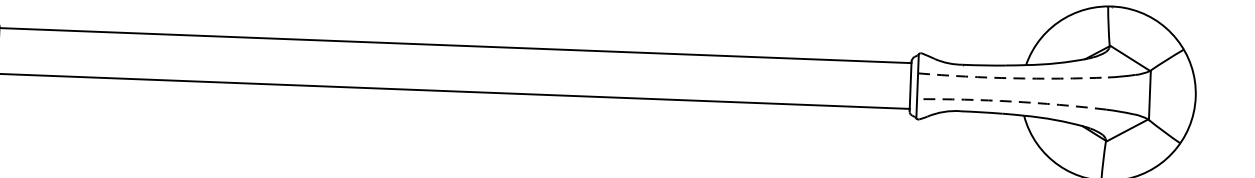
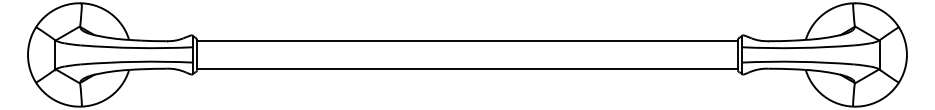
arc: (1013, 79) -> (798, 48), dashed -> solid
arc: (1012, 101) -> (798, 61), dashed -> solid

